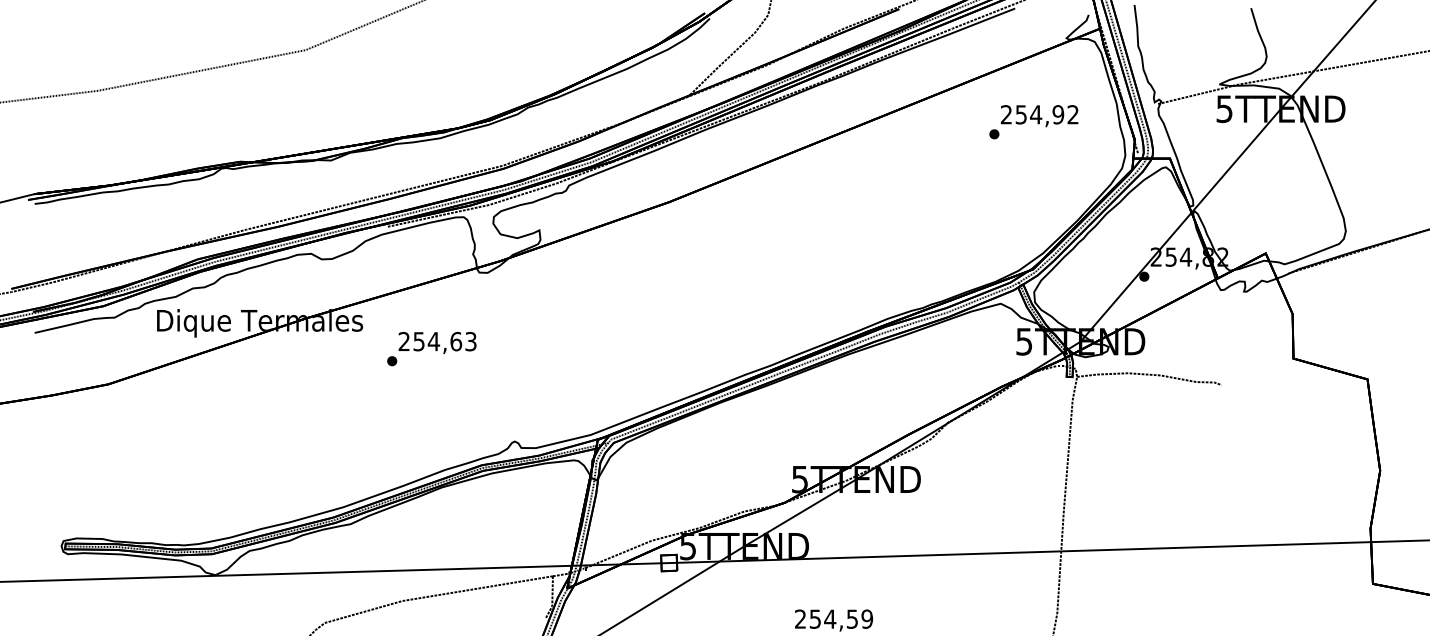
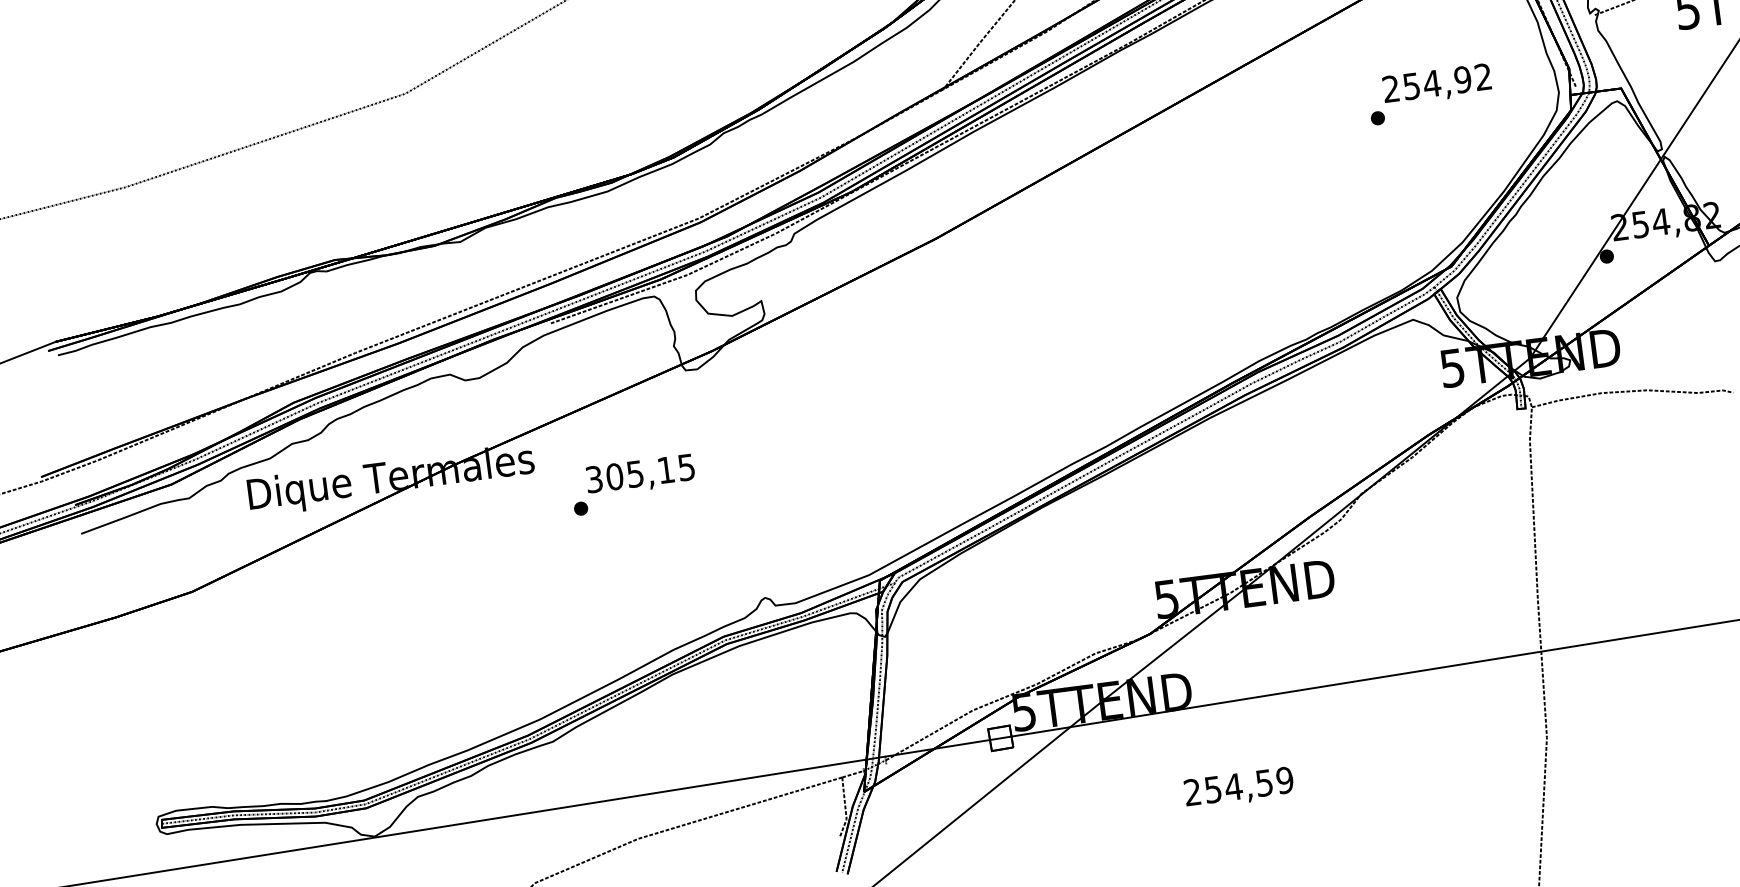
text: (1033, 122) -> (1429, 94), moved
text: (437, 341) -> (640, 473), 254,63 -> 305,15

